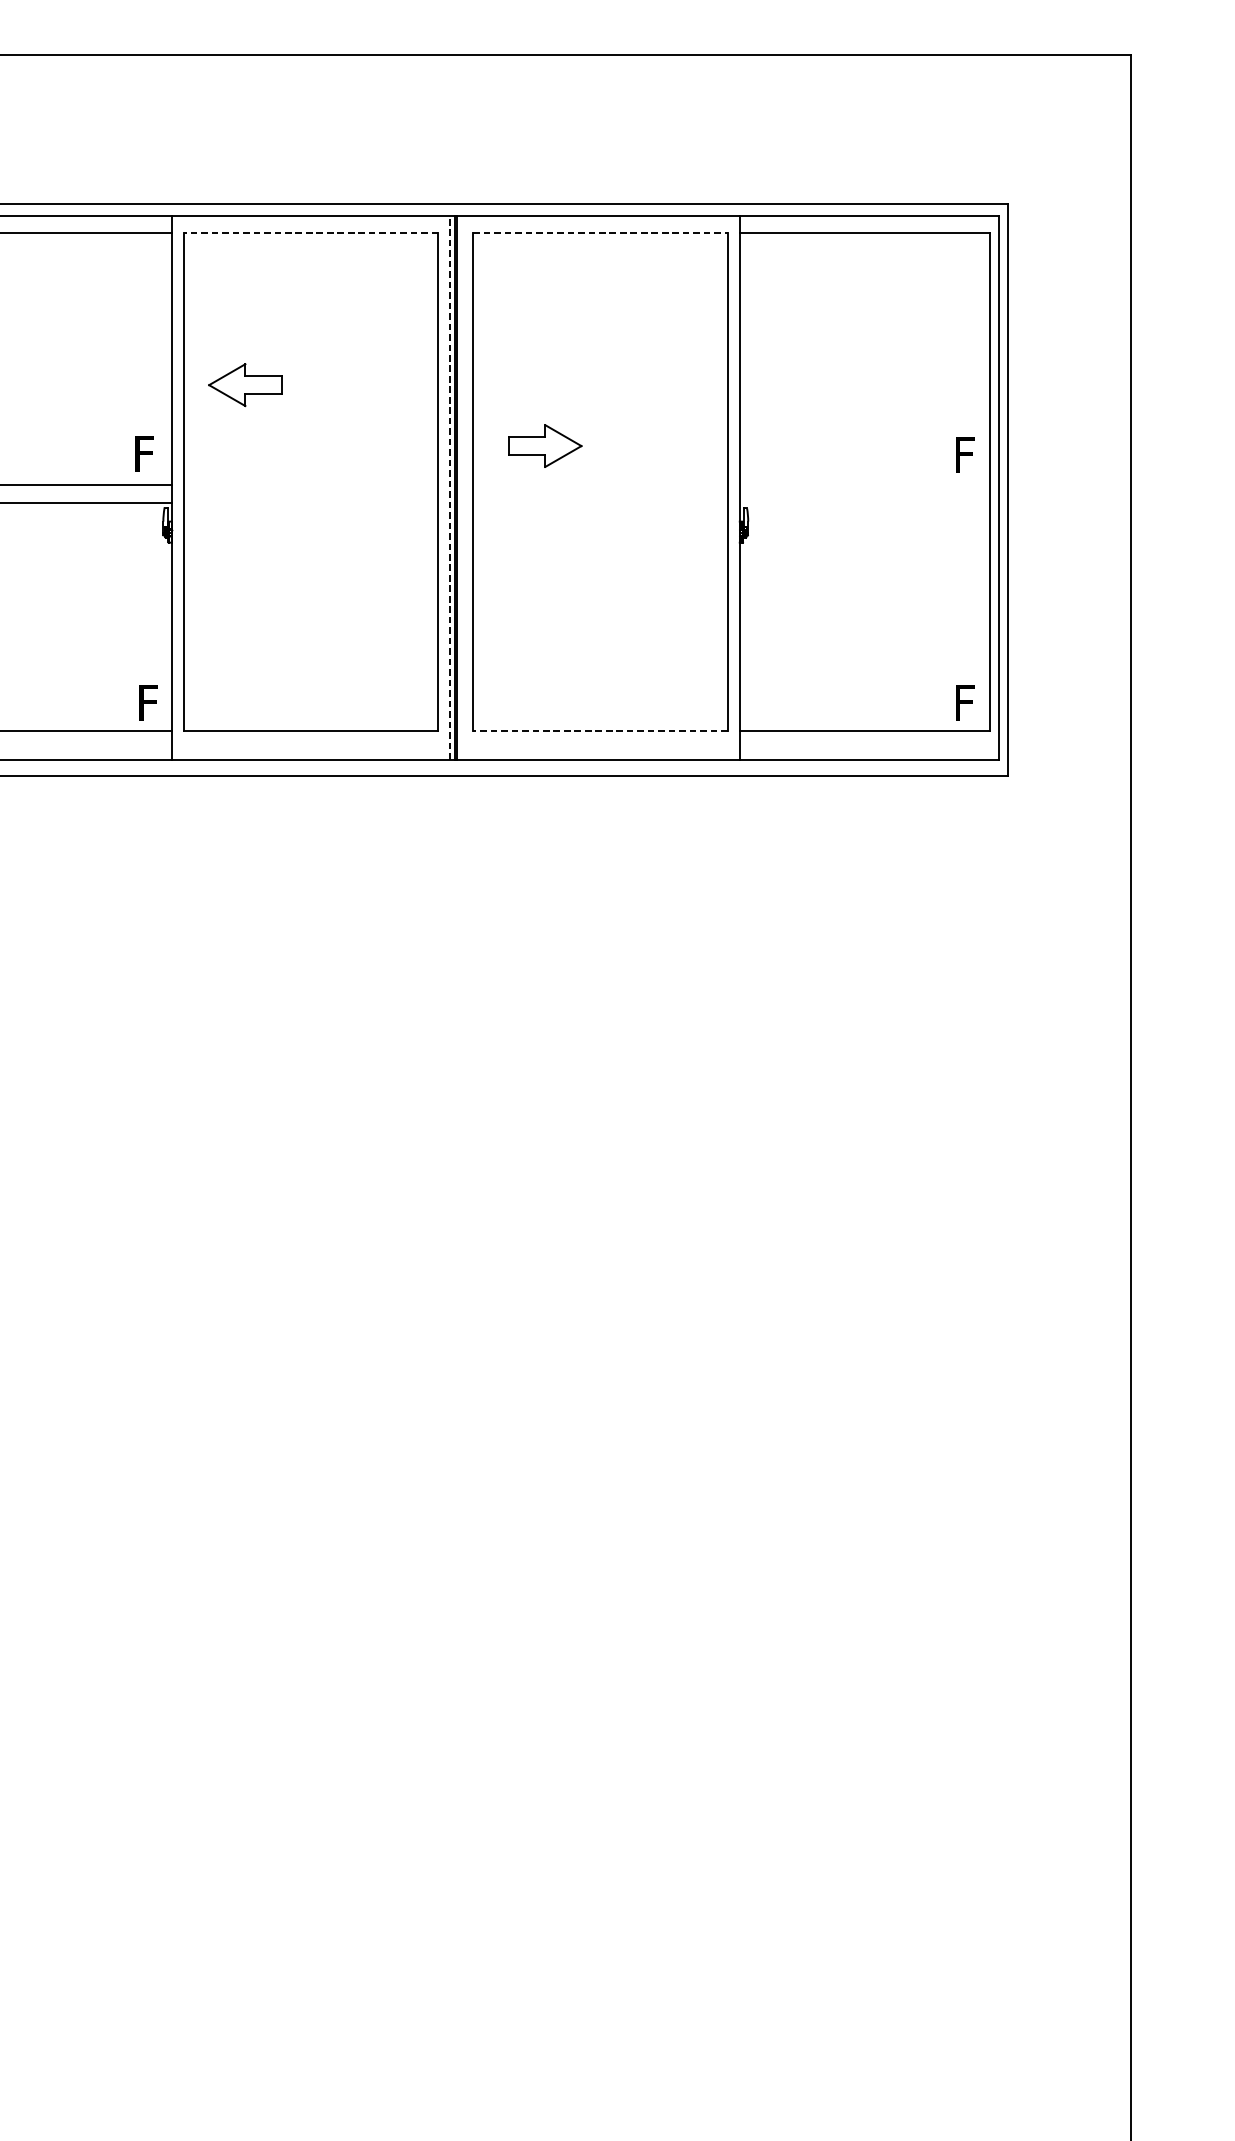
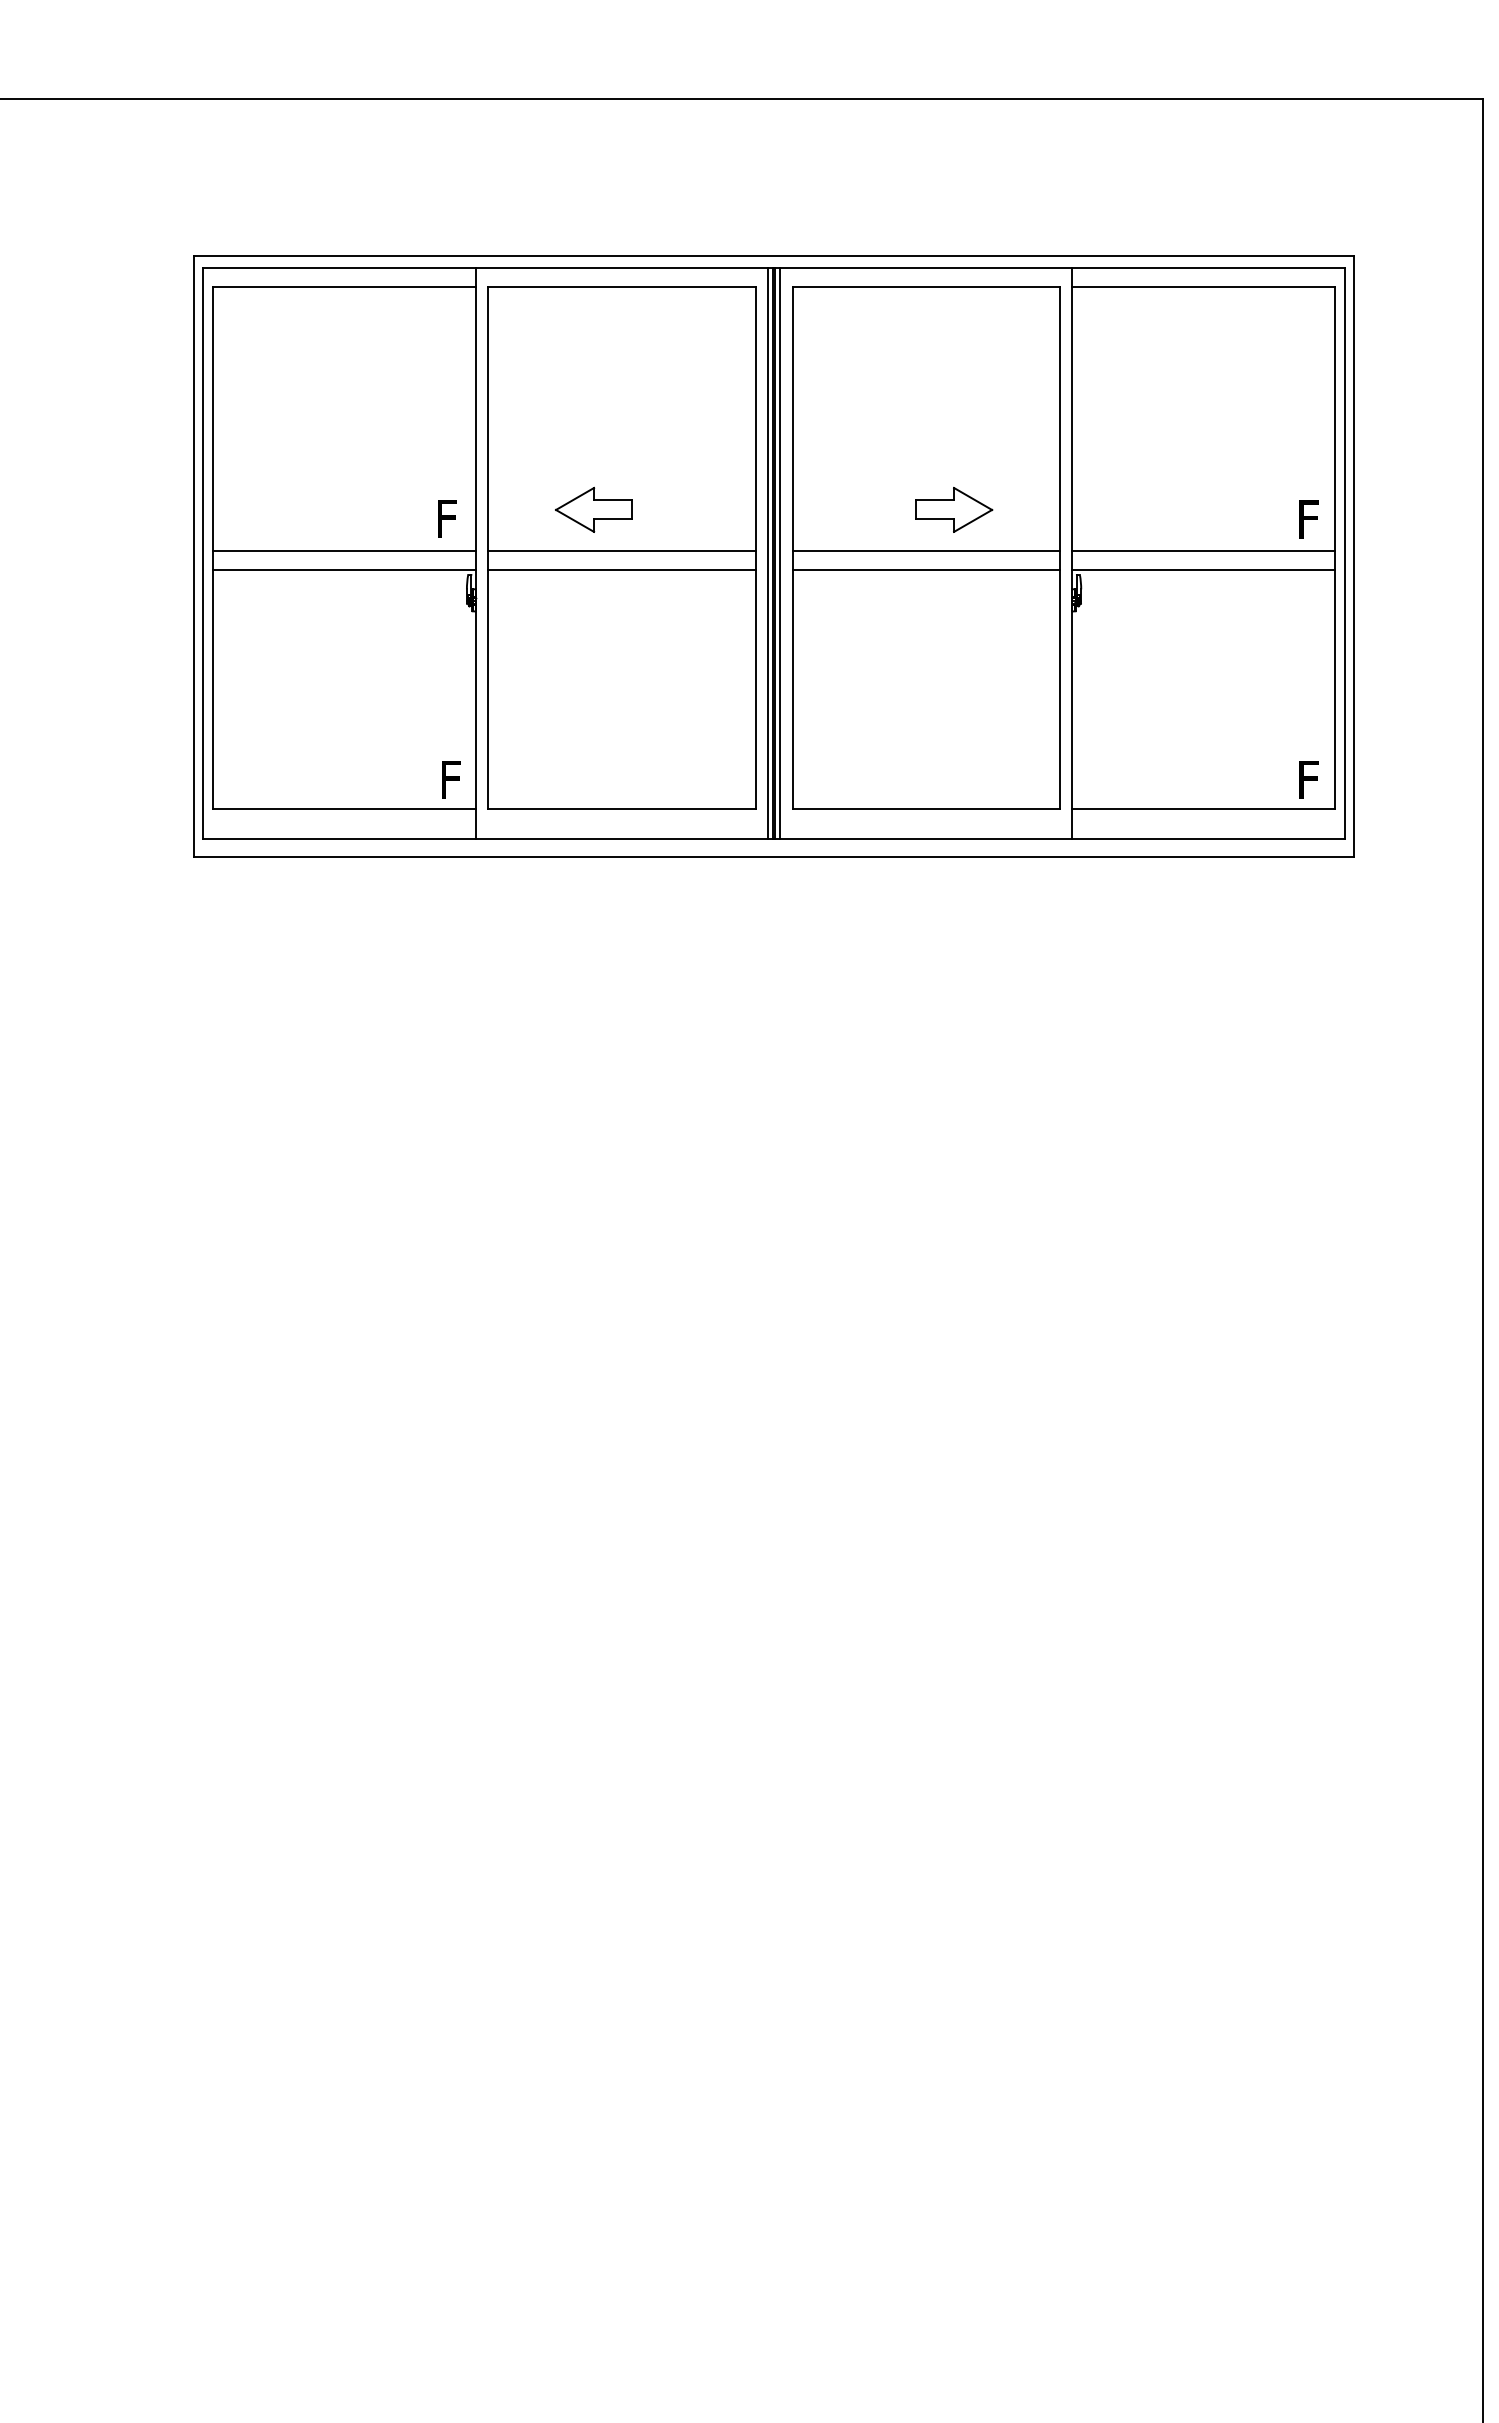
line: (311, 233) -> (622, 286), dashed -> solid
line: (600, 233) -> (926, 286), dashed -> solid
part: (244, 384) -> (593, 509), moved
part: (545, 445) -> (954, 509), moved
line: (310, 484) -> (621, 550), added
line: (599, 484) -> (925, 550), added
line: (864, 484) -> (1203, 550), added
line: (450, 487) -> (768, 553), dashed -> solid
line: (460, 487) -> (779, 553), added
line: (310, 502) -> (621, 569), added
line: (599, 502) -> (925, 569), added
line: (864, 502) -> (1203, 569), added
line: (600, 730) -> (926, 808), dashed -> solid

